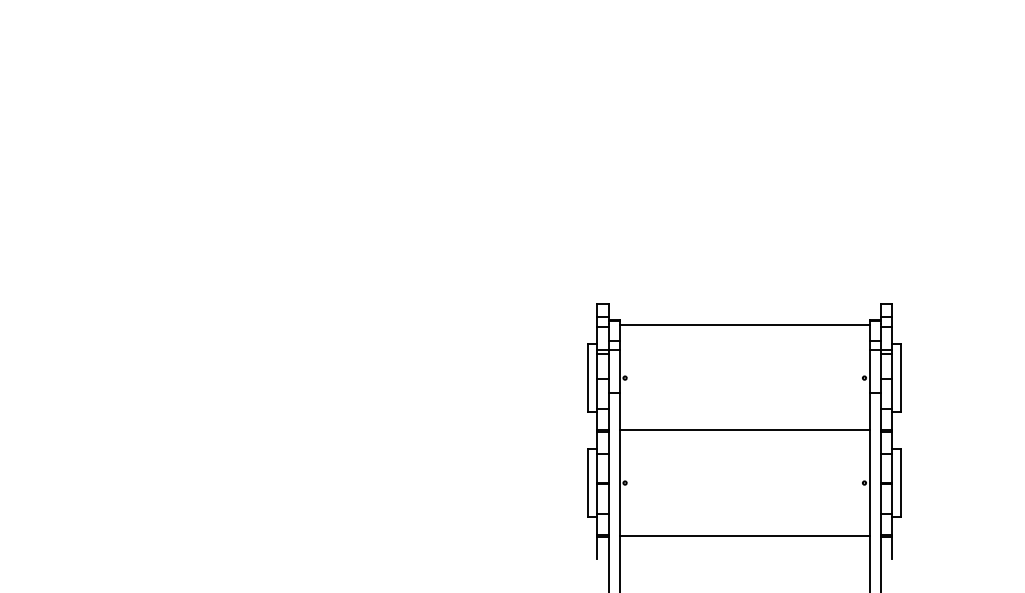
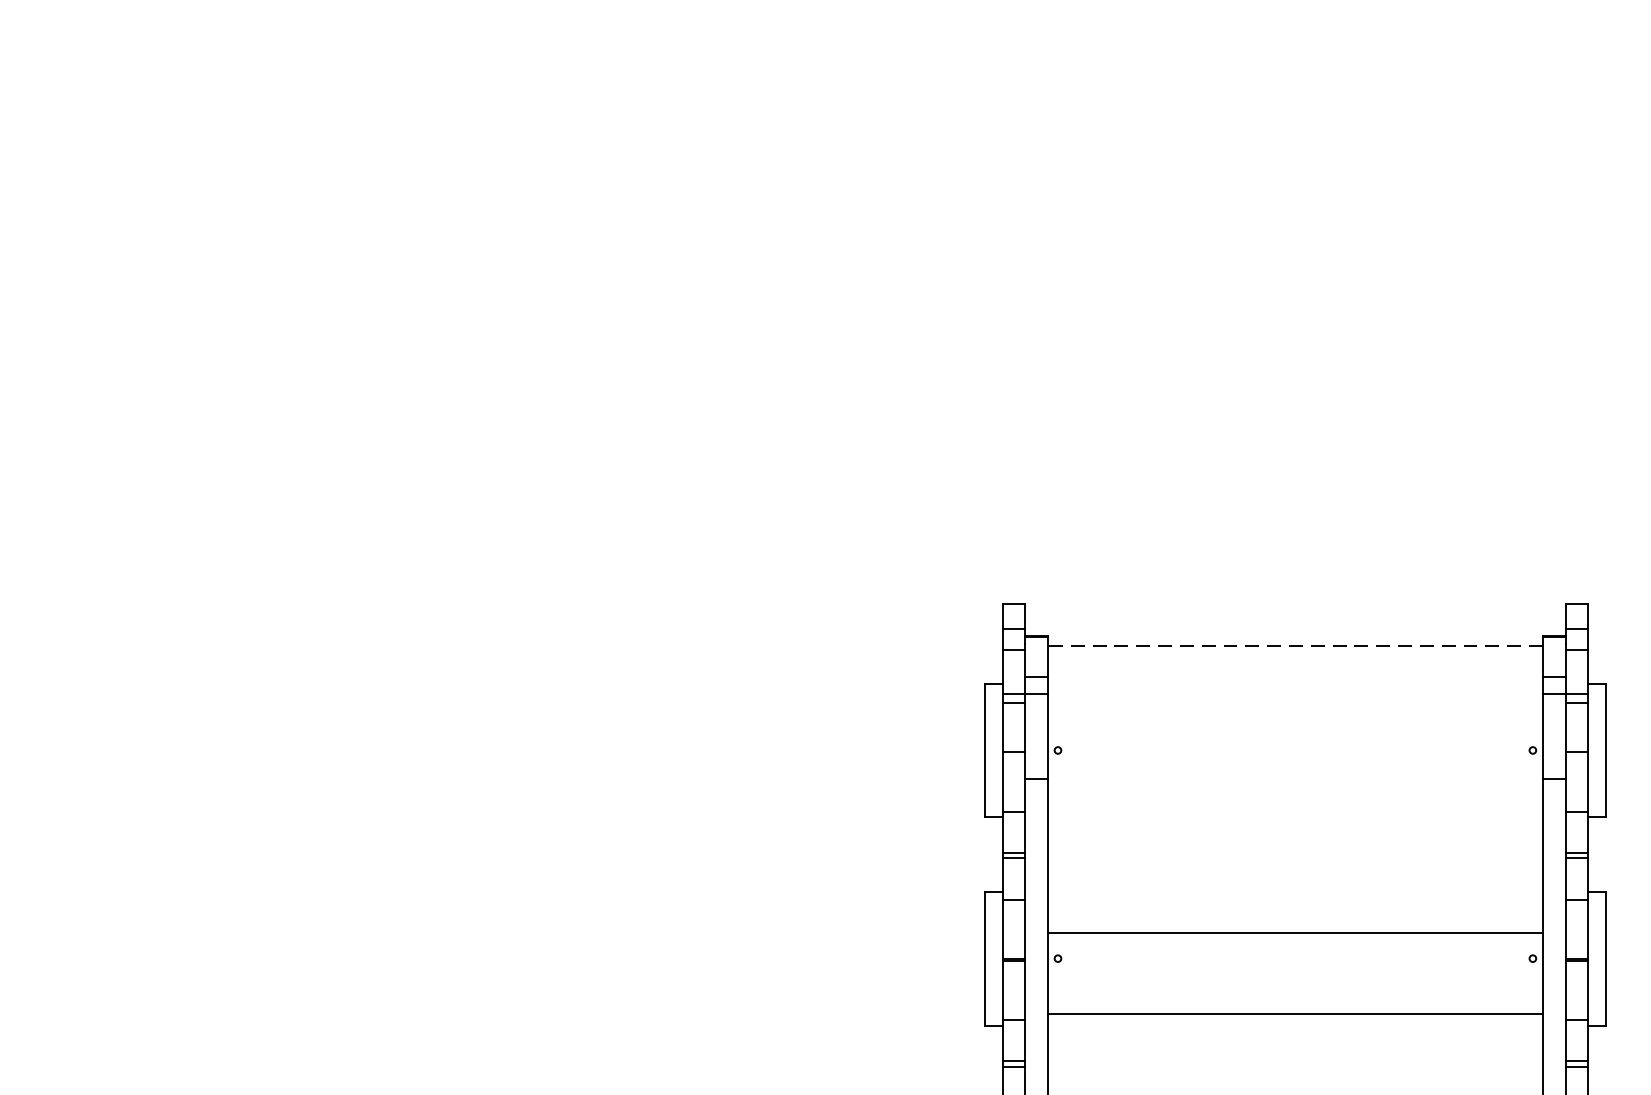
line: (744, 325) -> (1294, 646), solid -> dashed
line: (744, 430) -> (1294, 933), moved
line: (744, 535) -> (1294, 1013), moved

